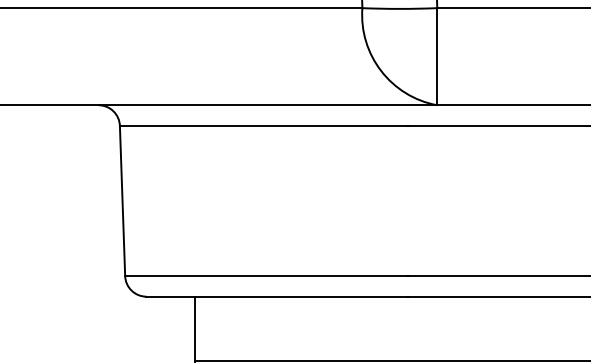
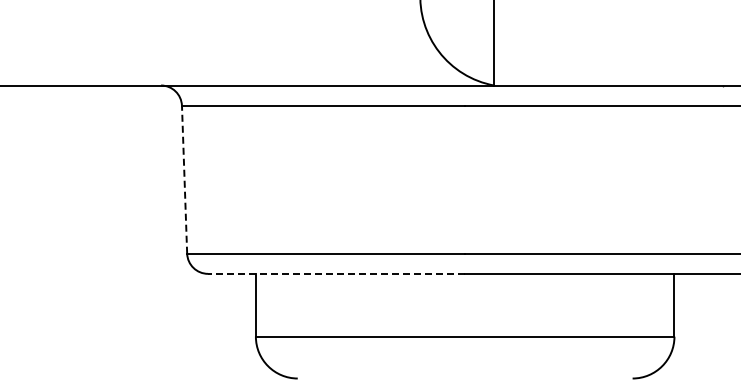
line: (122, 200) -> (184, 179), solid -> dashed
line: (276, 296) -> (336, 273), solid -> dashed

